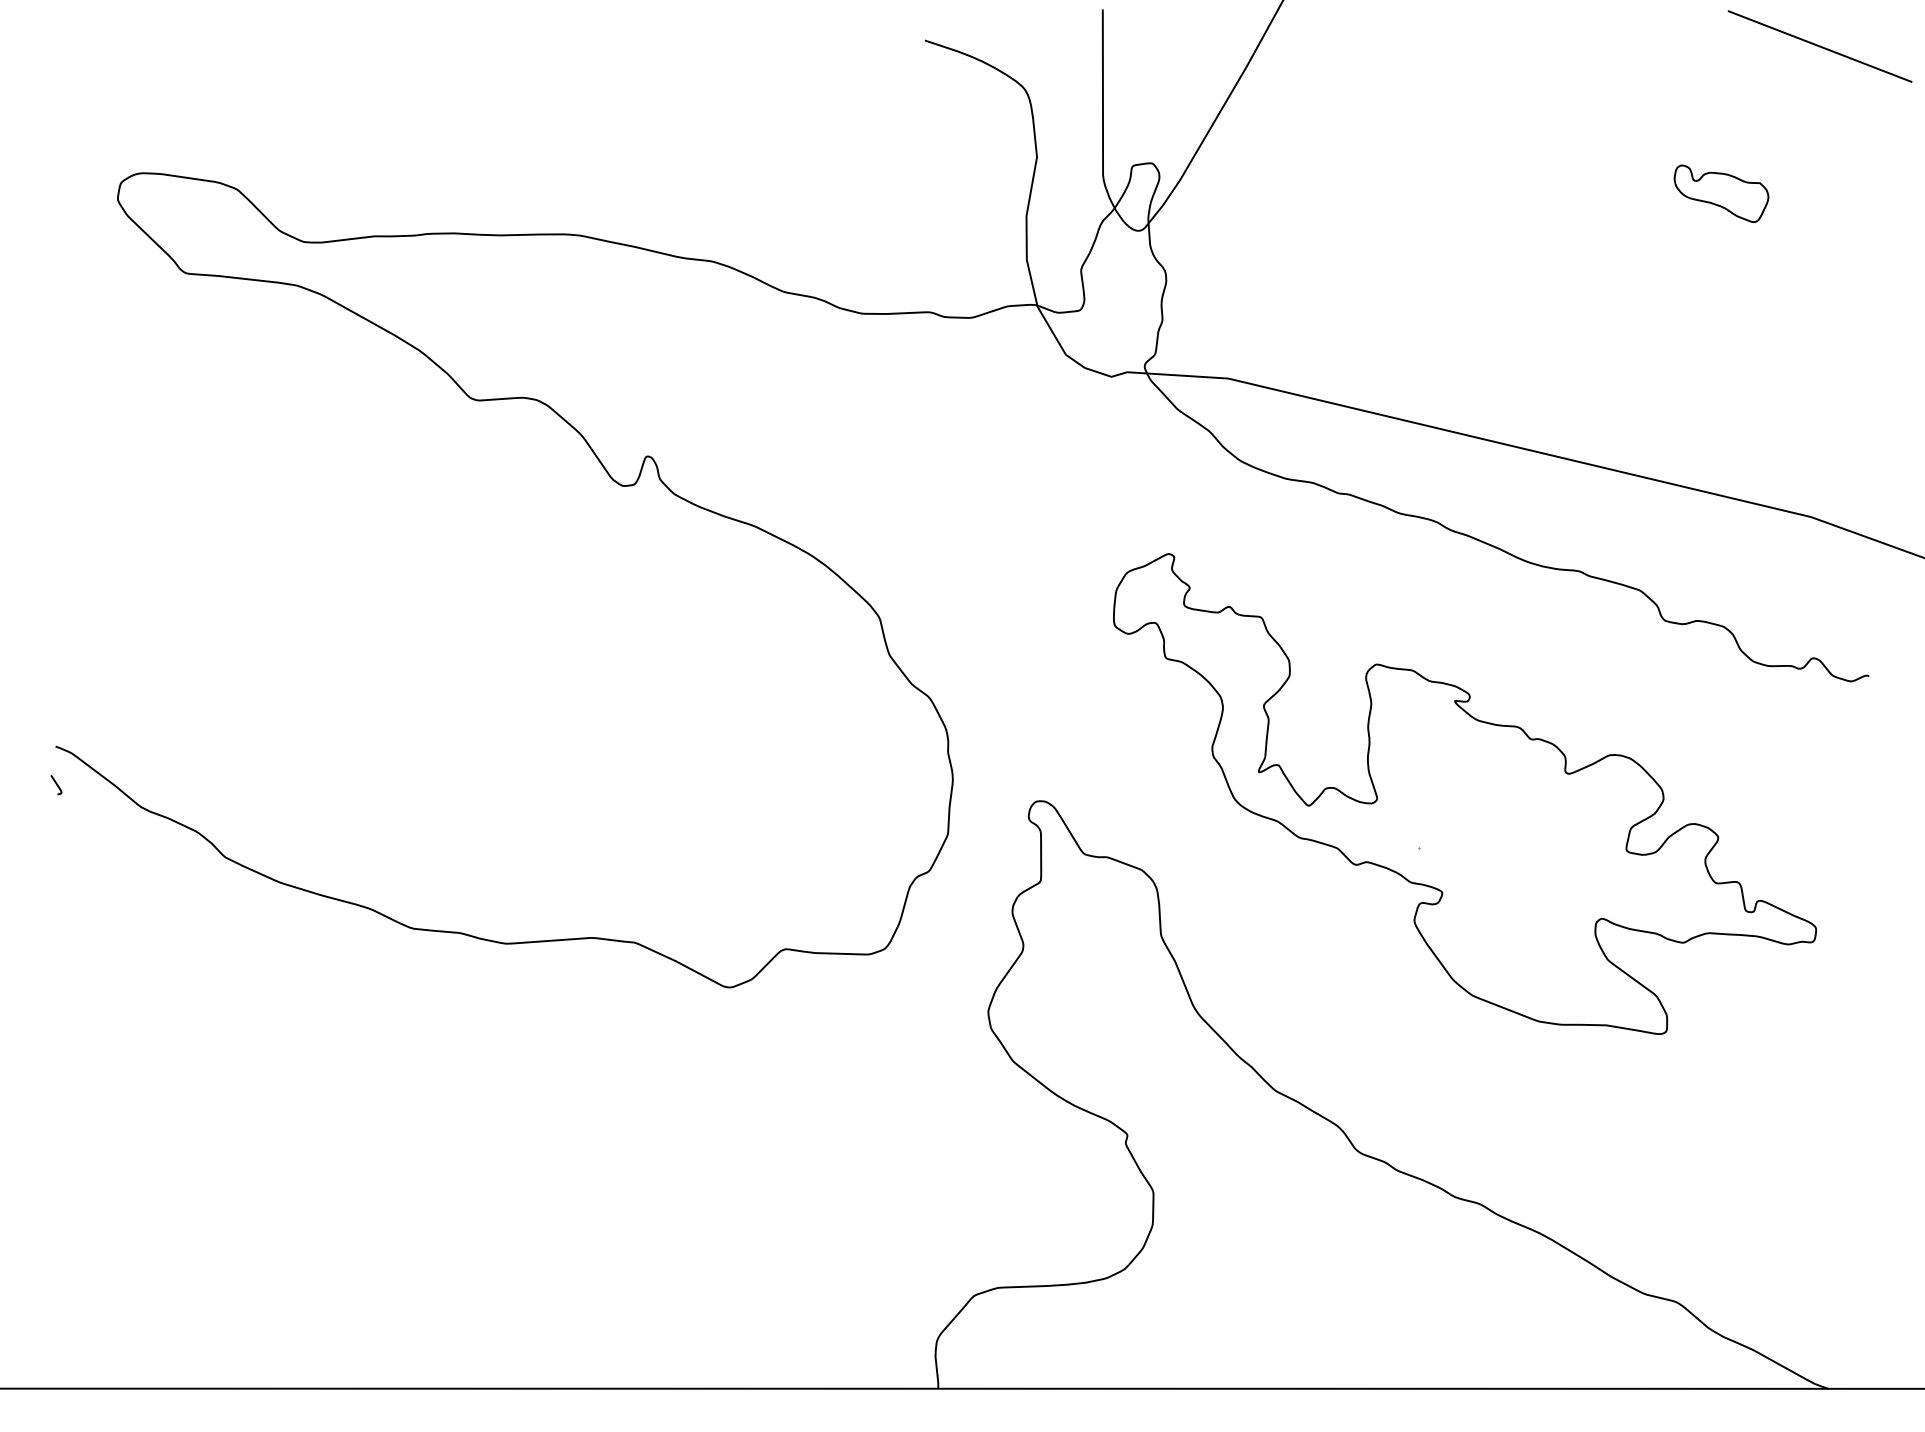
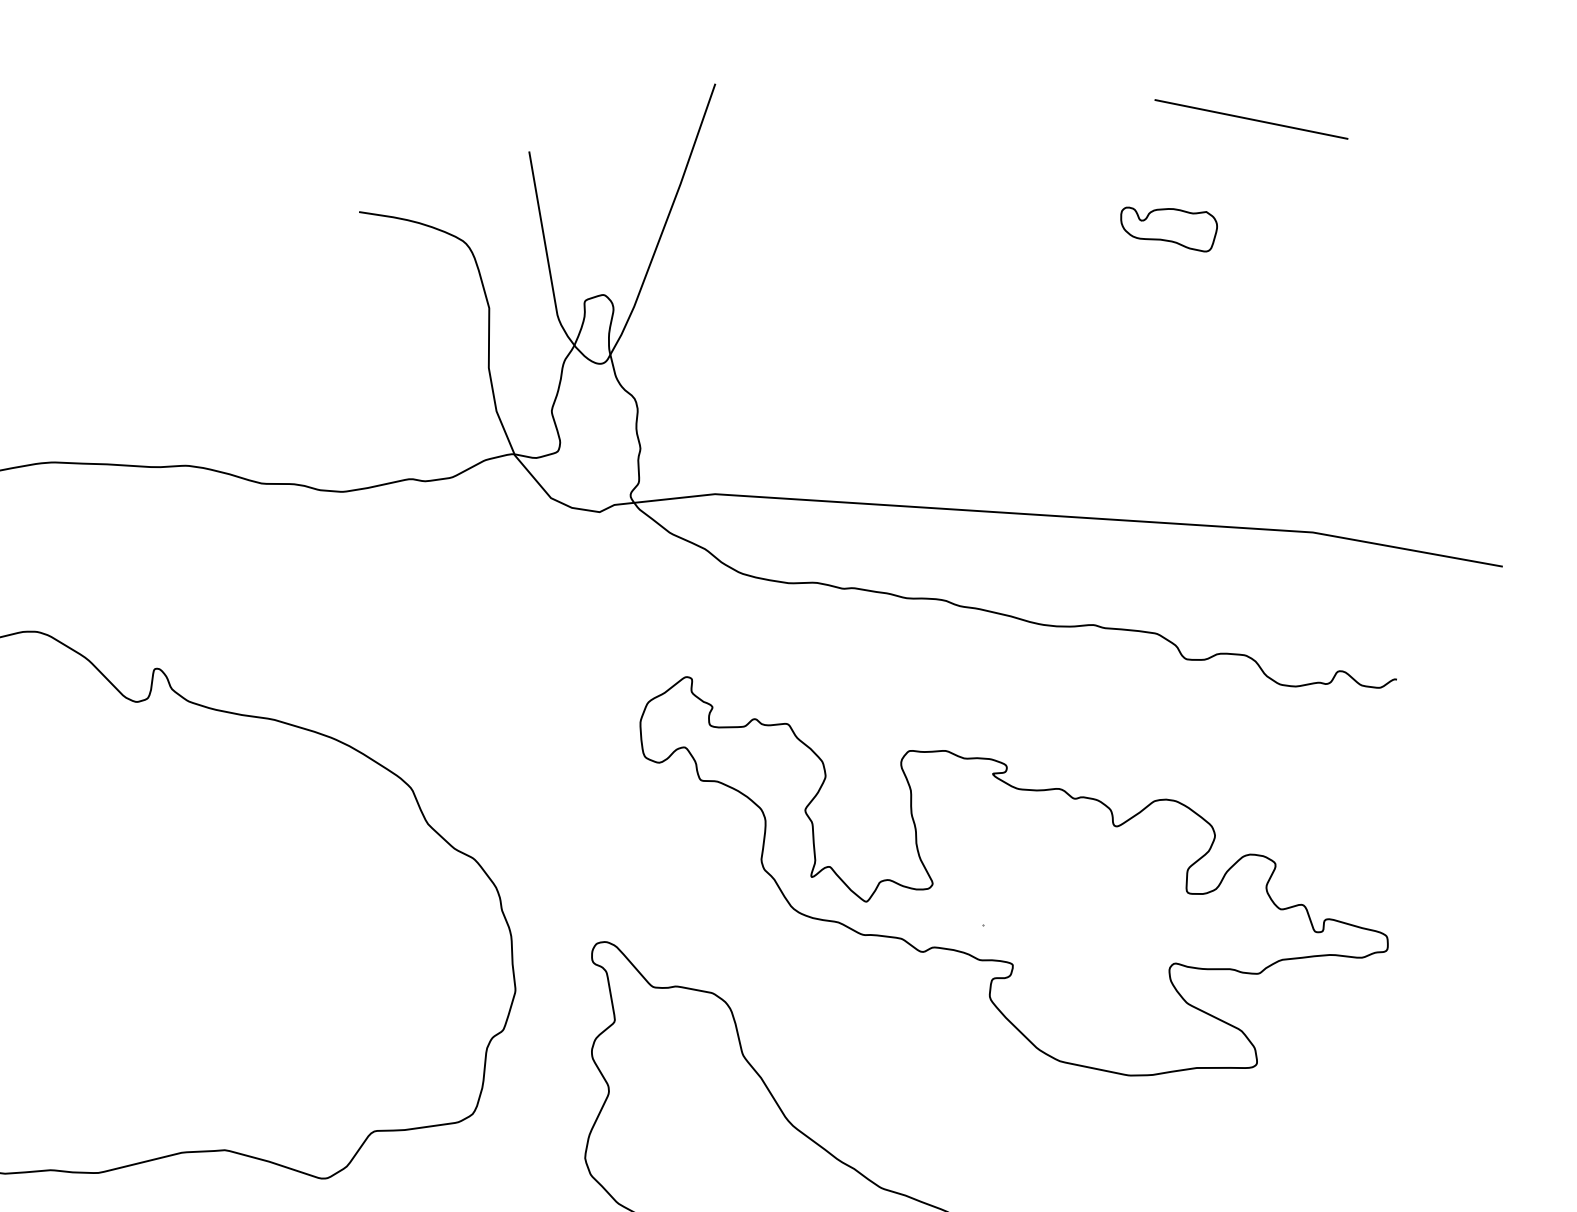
line: (1819, 46) -> (1250, 119), moved

